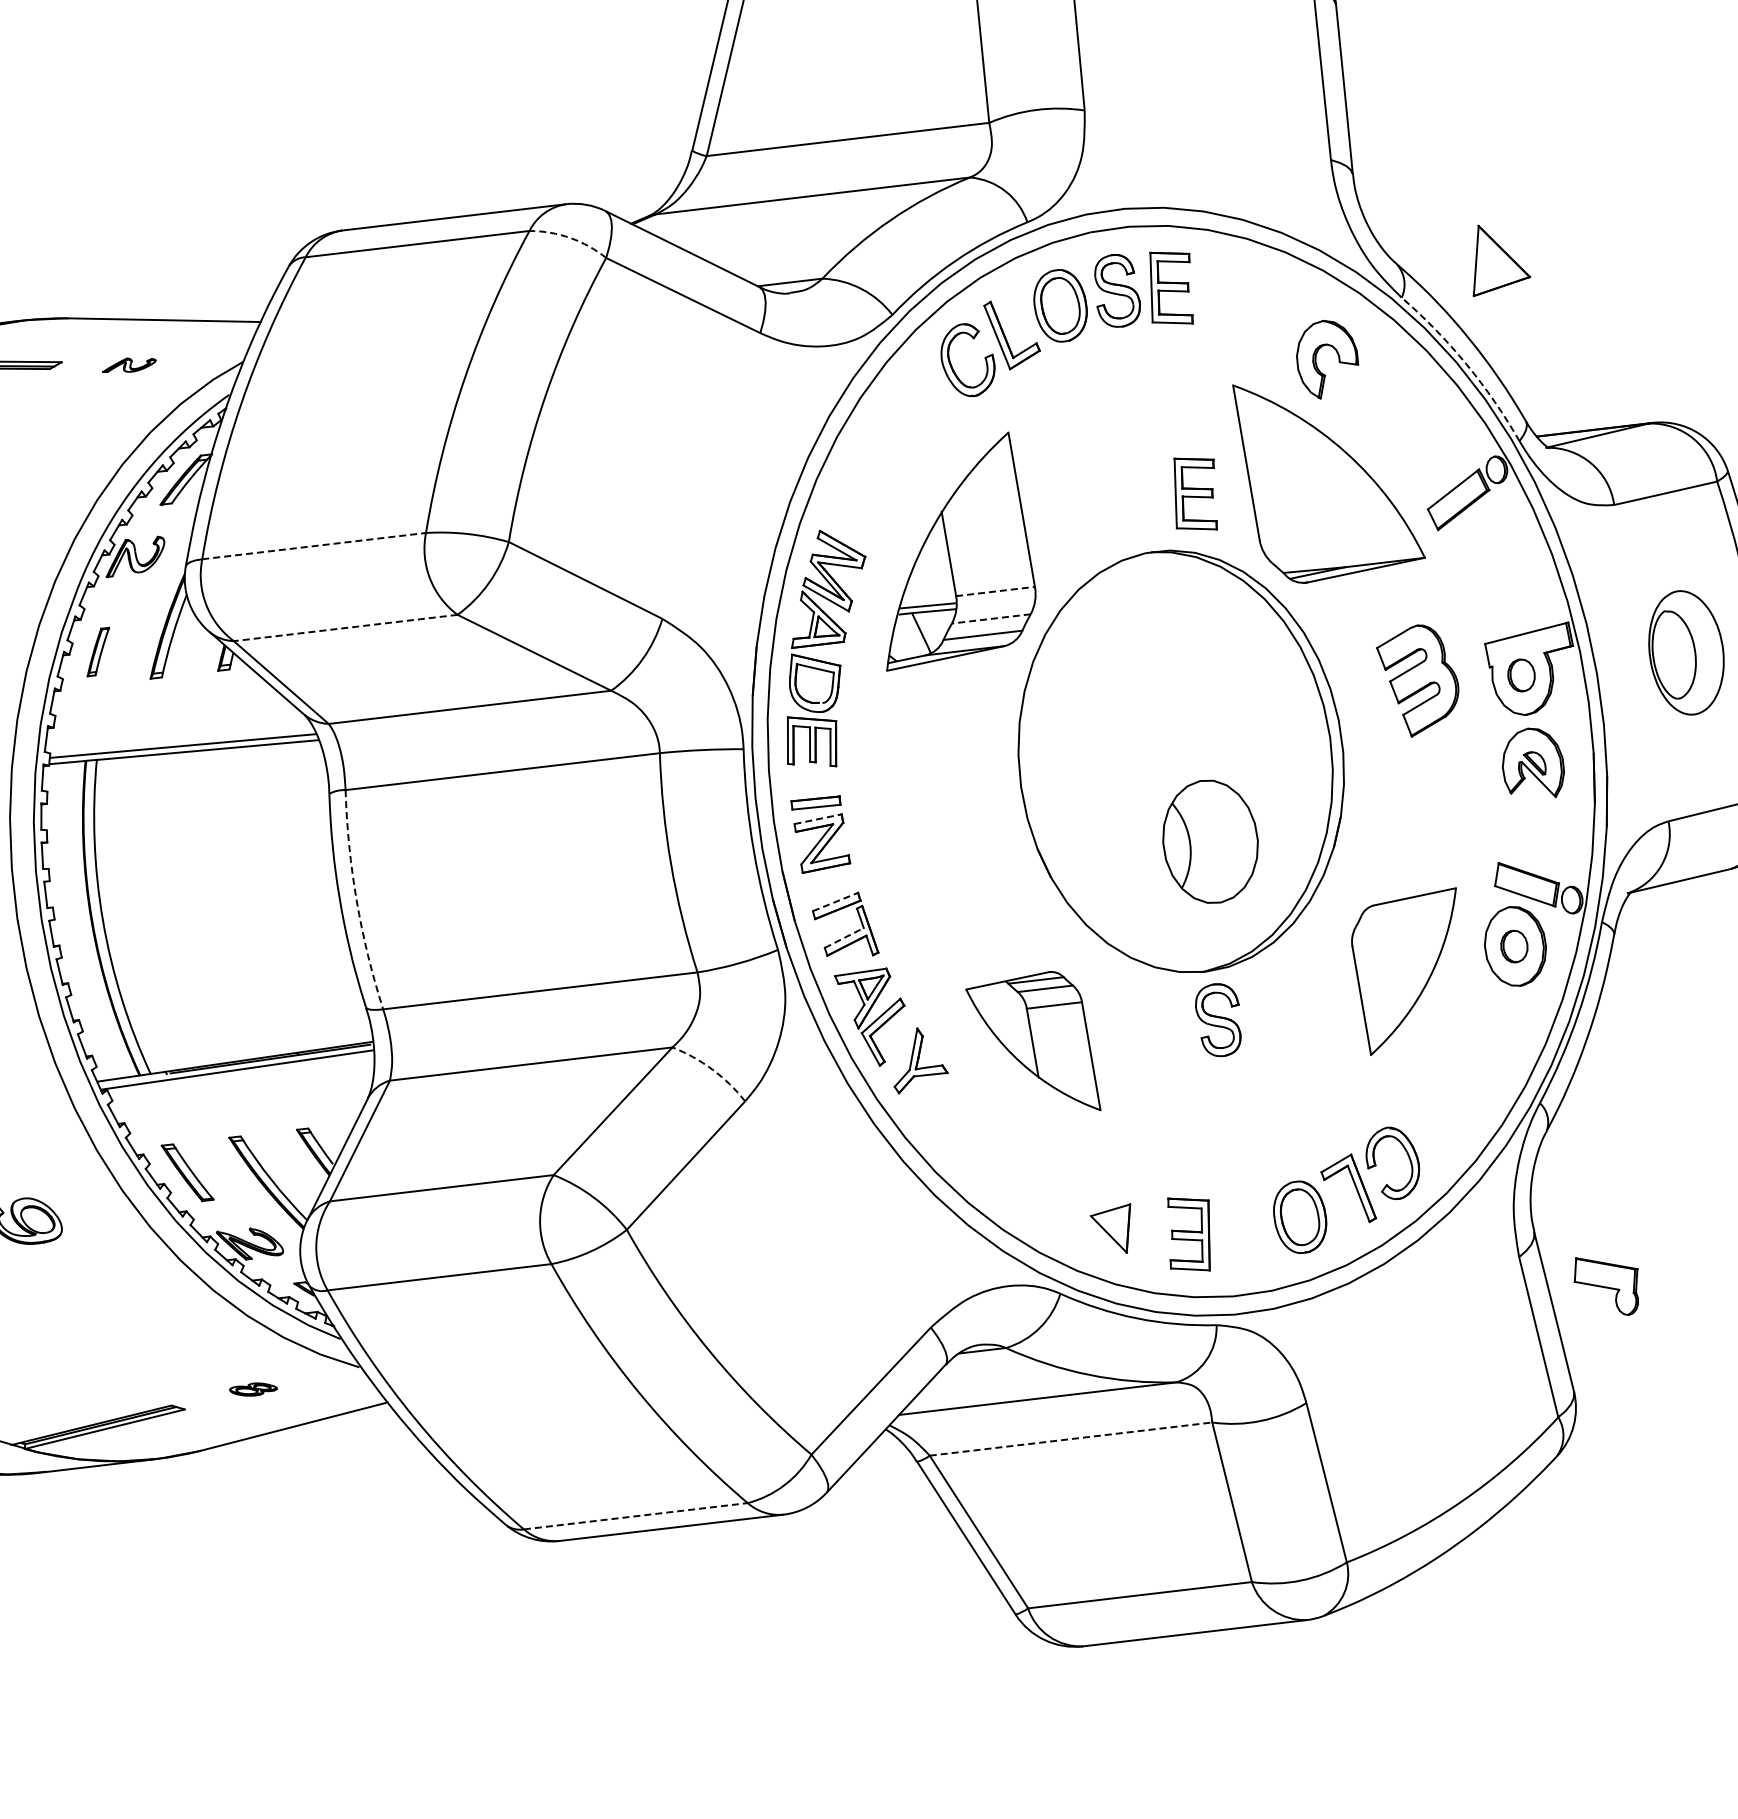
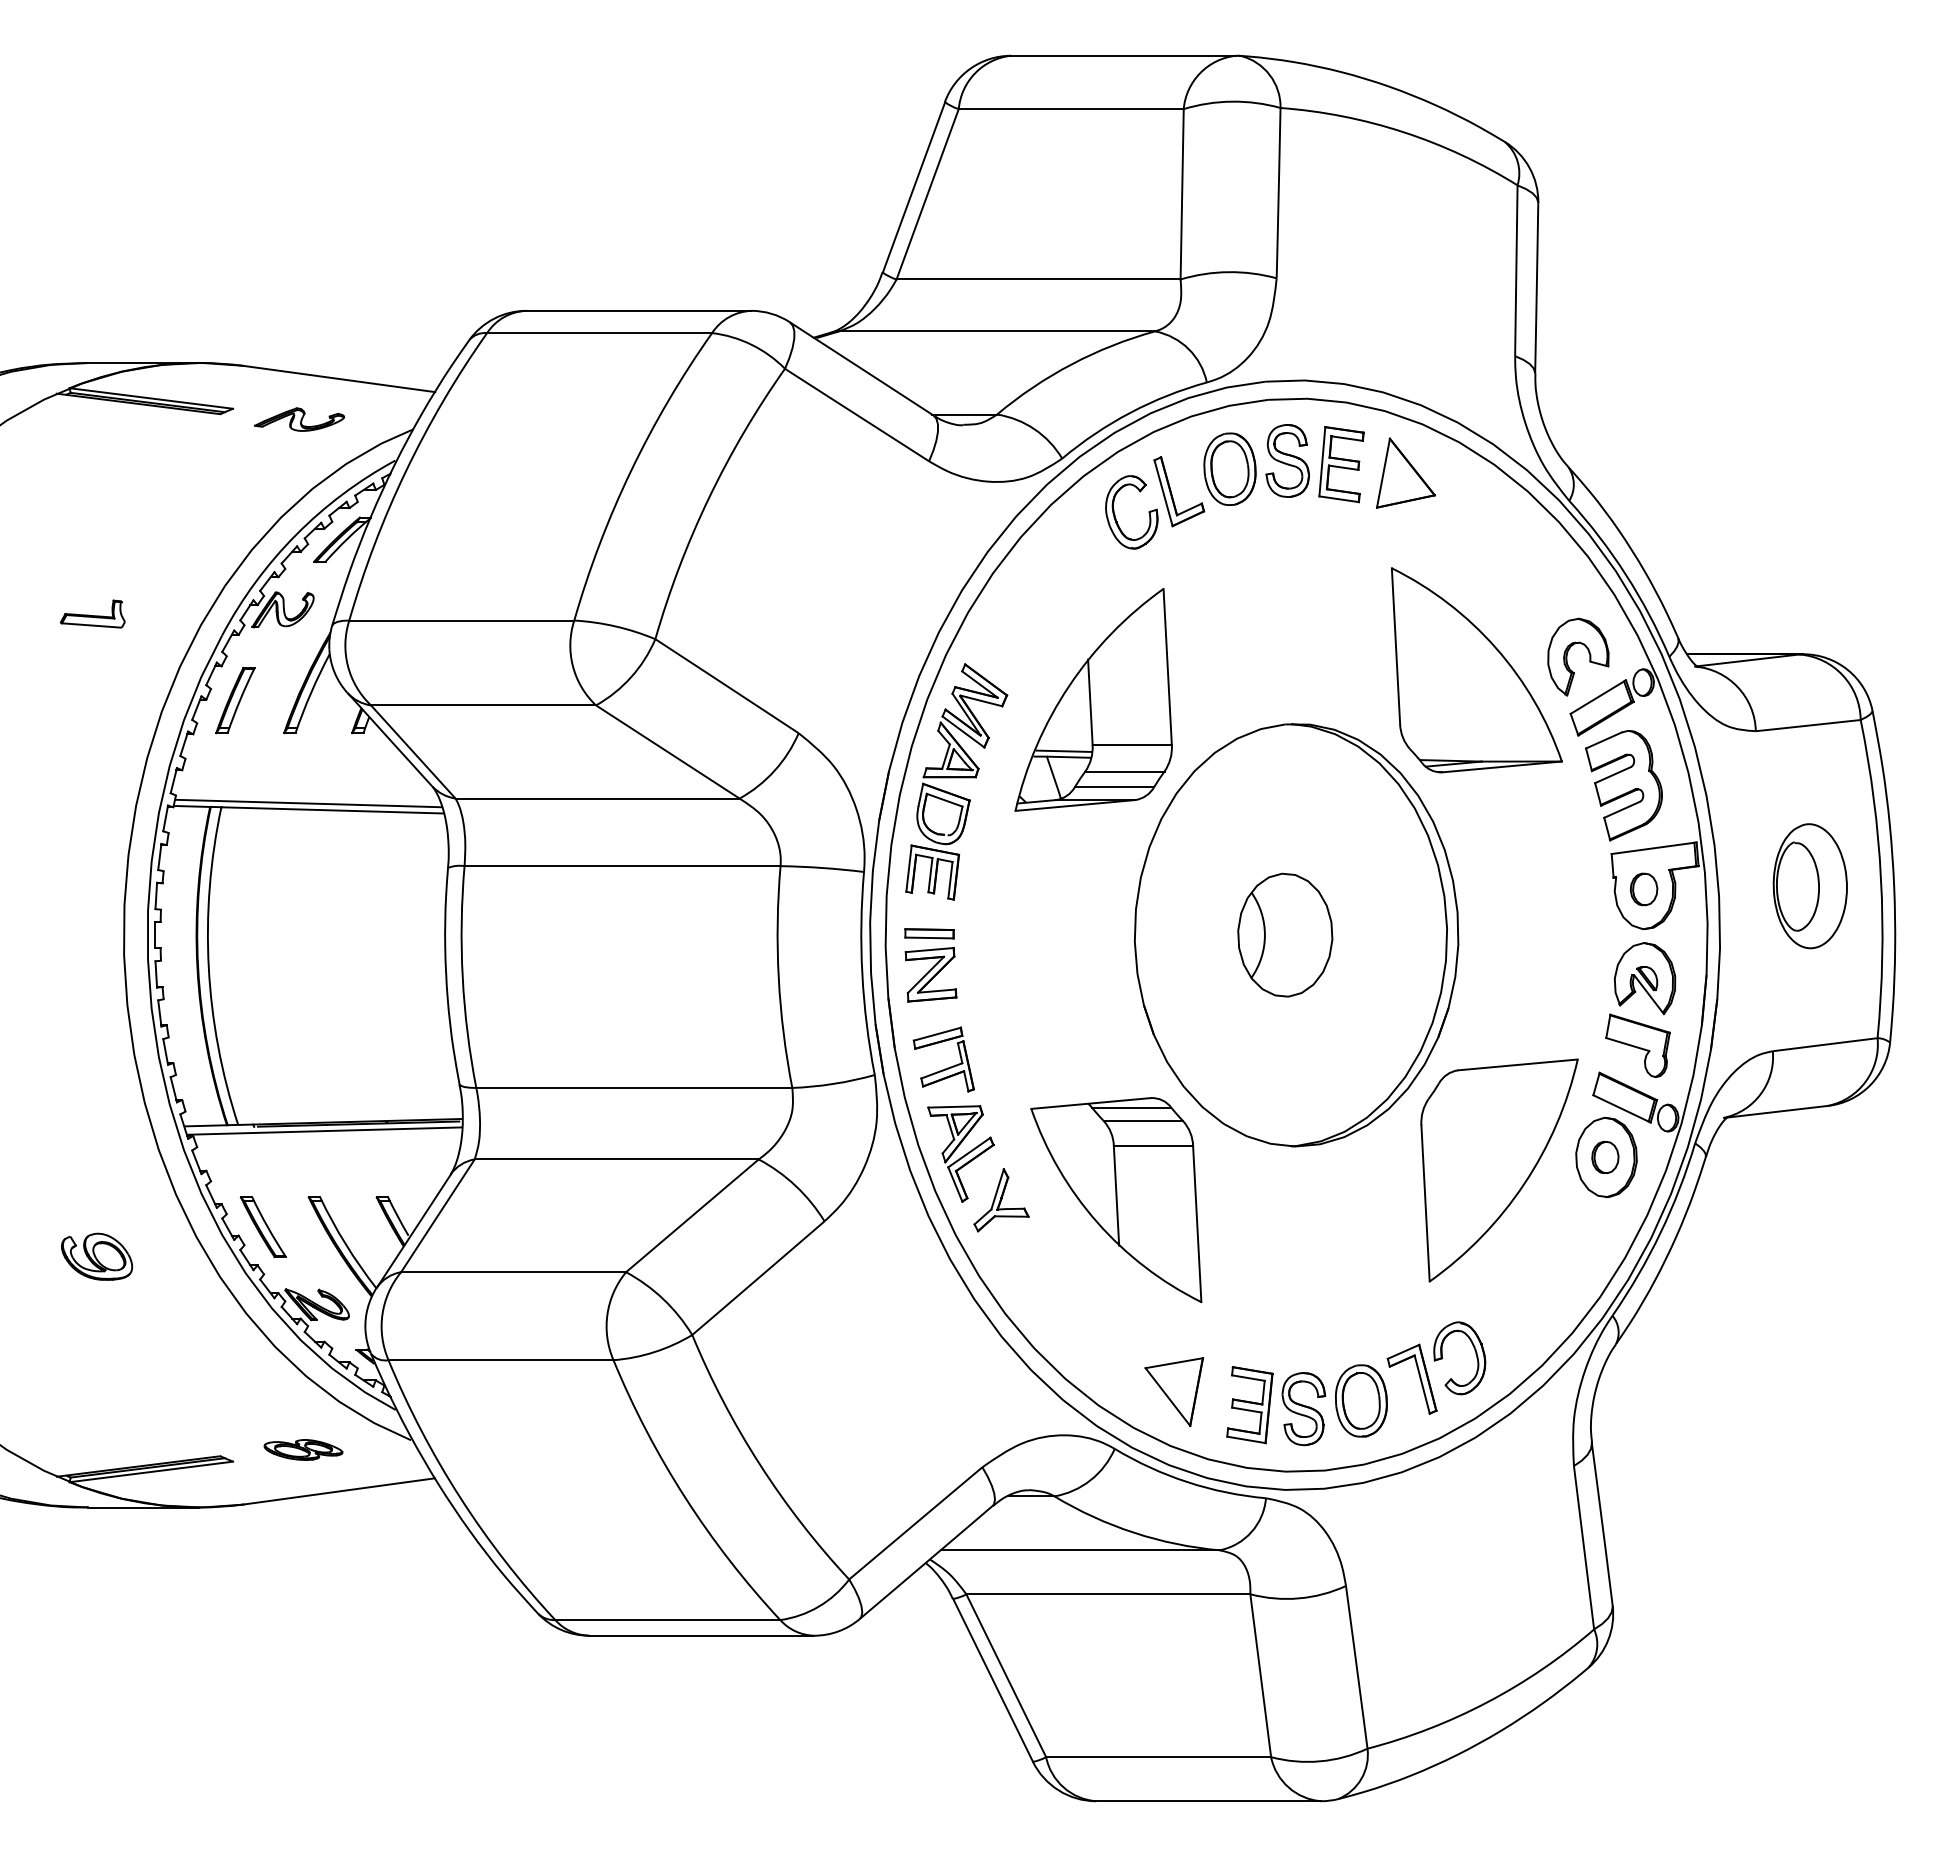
arc: (570, 237) -> (751, 344), dashed -> solid
part: (1498, 257) -> (1405, 472), moved
part: (1337, 354) -> (1588, 653), moved
arc: (1466, 364) -> (1625, 574), dashed -> solid
part: (129, 365) -> (299, 419), size x1.67
part: (1195, 494) -> (1341, 671), removed
line: (314, 546) -> (462, 620), dashed -> solid
line: (995, 591) -> (1132, 744), dashed -> solid
line: (990, 618) -> (1124, 771), dashed -> solid
line: (345, 628) -> (483, 705), dashed -> solid
part: (98, 652) -> (235, 700), size x1.43
part: (1418, 680) -> (1623, 785), moved
line: (818, 819) -> (930, 950), dashed -> solid
part: (1210, 841) -> (1285, 934), moved
arc: (356, 901) -> (462, 977), dashed -> solid
line: (835, 902) -> (937, 1034), dashed -> solid
line: (843, 937) -> (941, 1070), dashed -> solid
part: (1410, 971) -> (1499, 1170), size x1.43
part: (1218, 1020) -> (1303, 1409), moved
part: (1032, 1045) -> (1116, 1199), size x1.43
arc: (712, 1070) -> (795, 1186), dashed -> solid
part: (1112, 1230) -> (1173, 1392), size x1.43
part: (1606, 1285) -> (1637, 1045), moved
part: (253, 1389) -> (303, 1449), size x1.67
line: (1071, 1439) -> (1108, 1594), dashed -> solid
line: (636, 1516) -> (668, 1620), dashed -> solid

